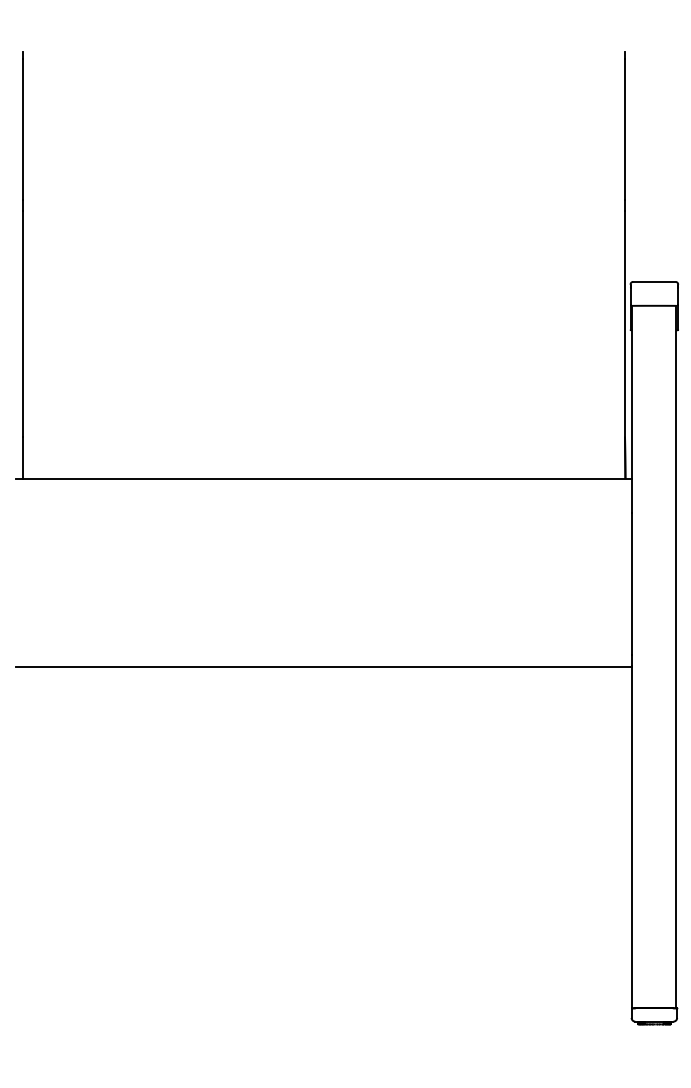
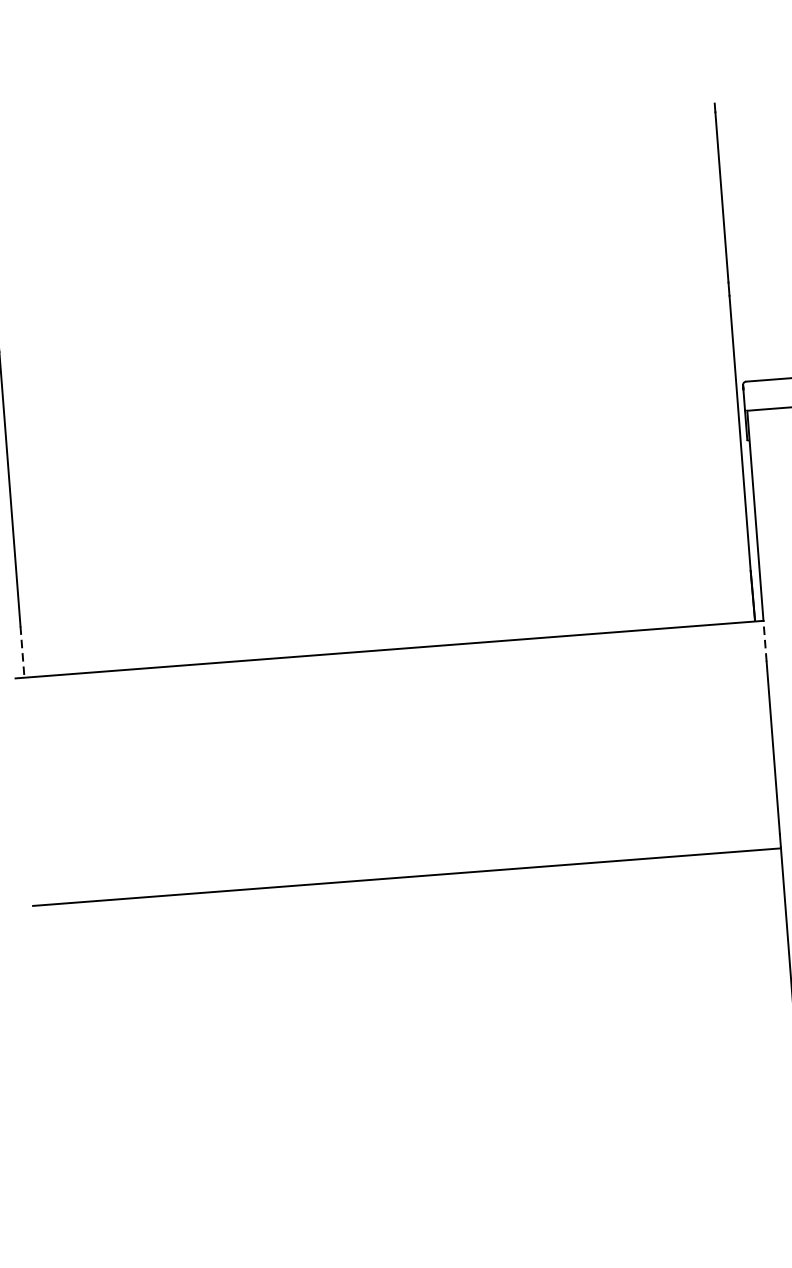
line: (23, 458) -> (23, 652), solid -> dashed
line: (632, 495) -> (765, 640), solid -> dashed

